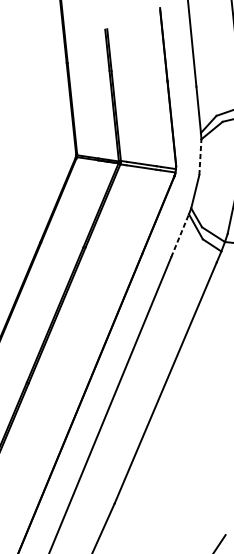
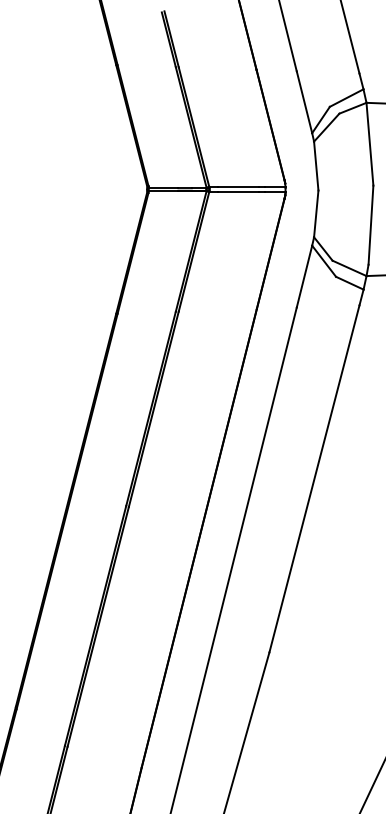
line: (200, 157) -> (316, 166), dashed -> solid
line: (180, 235) -> (304, 276), dashed -> solid

